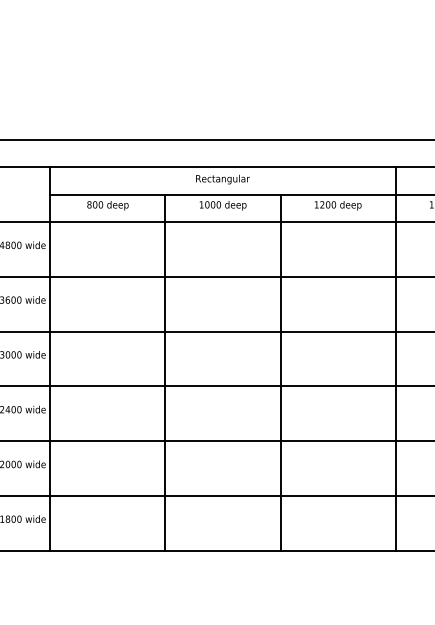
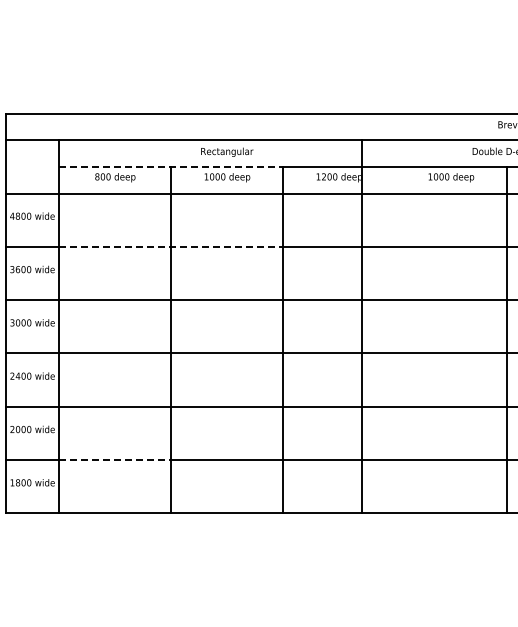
line: (165, 194) -> (171, 166), solid -> dashed
line: (165, 276) -> (171, 246), solid -> dashed
line: (395, 358) -> (362, 326), moved
line: (108, 496) -> (115, 460), solid -> dashed

